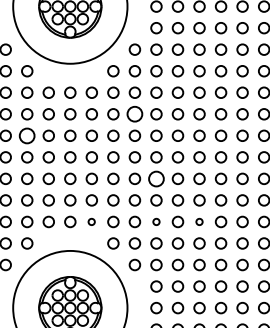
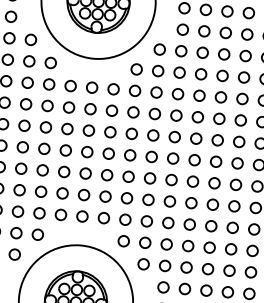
circle: (134, 114) -> (154, 114), size x0.71
circle: (27, 135) -> (46, 127), size x0.71
circle: (156, 178) -> (171, 179), size x0.71
circle: (91, 221) -> (103, 217), size x1.67
circle: (156, 221) -> (168, 222), size x1.67
circle: (199, 221) -> (211, 225), size x1.67

